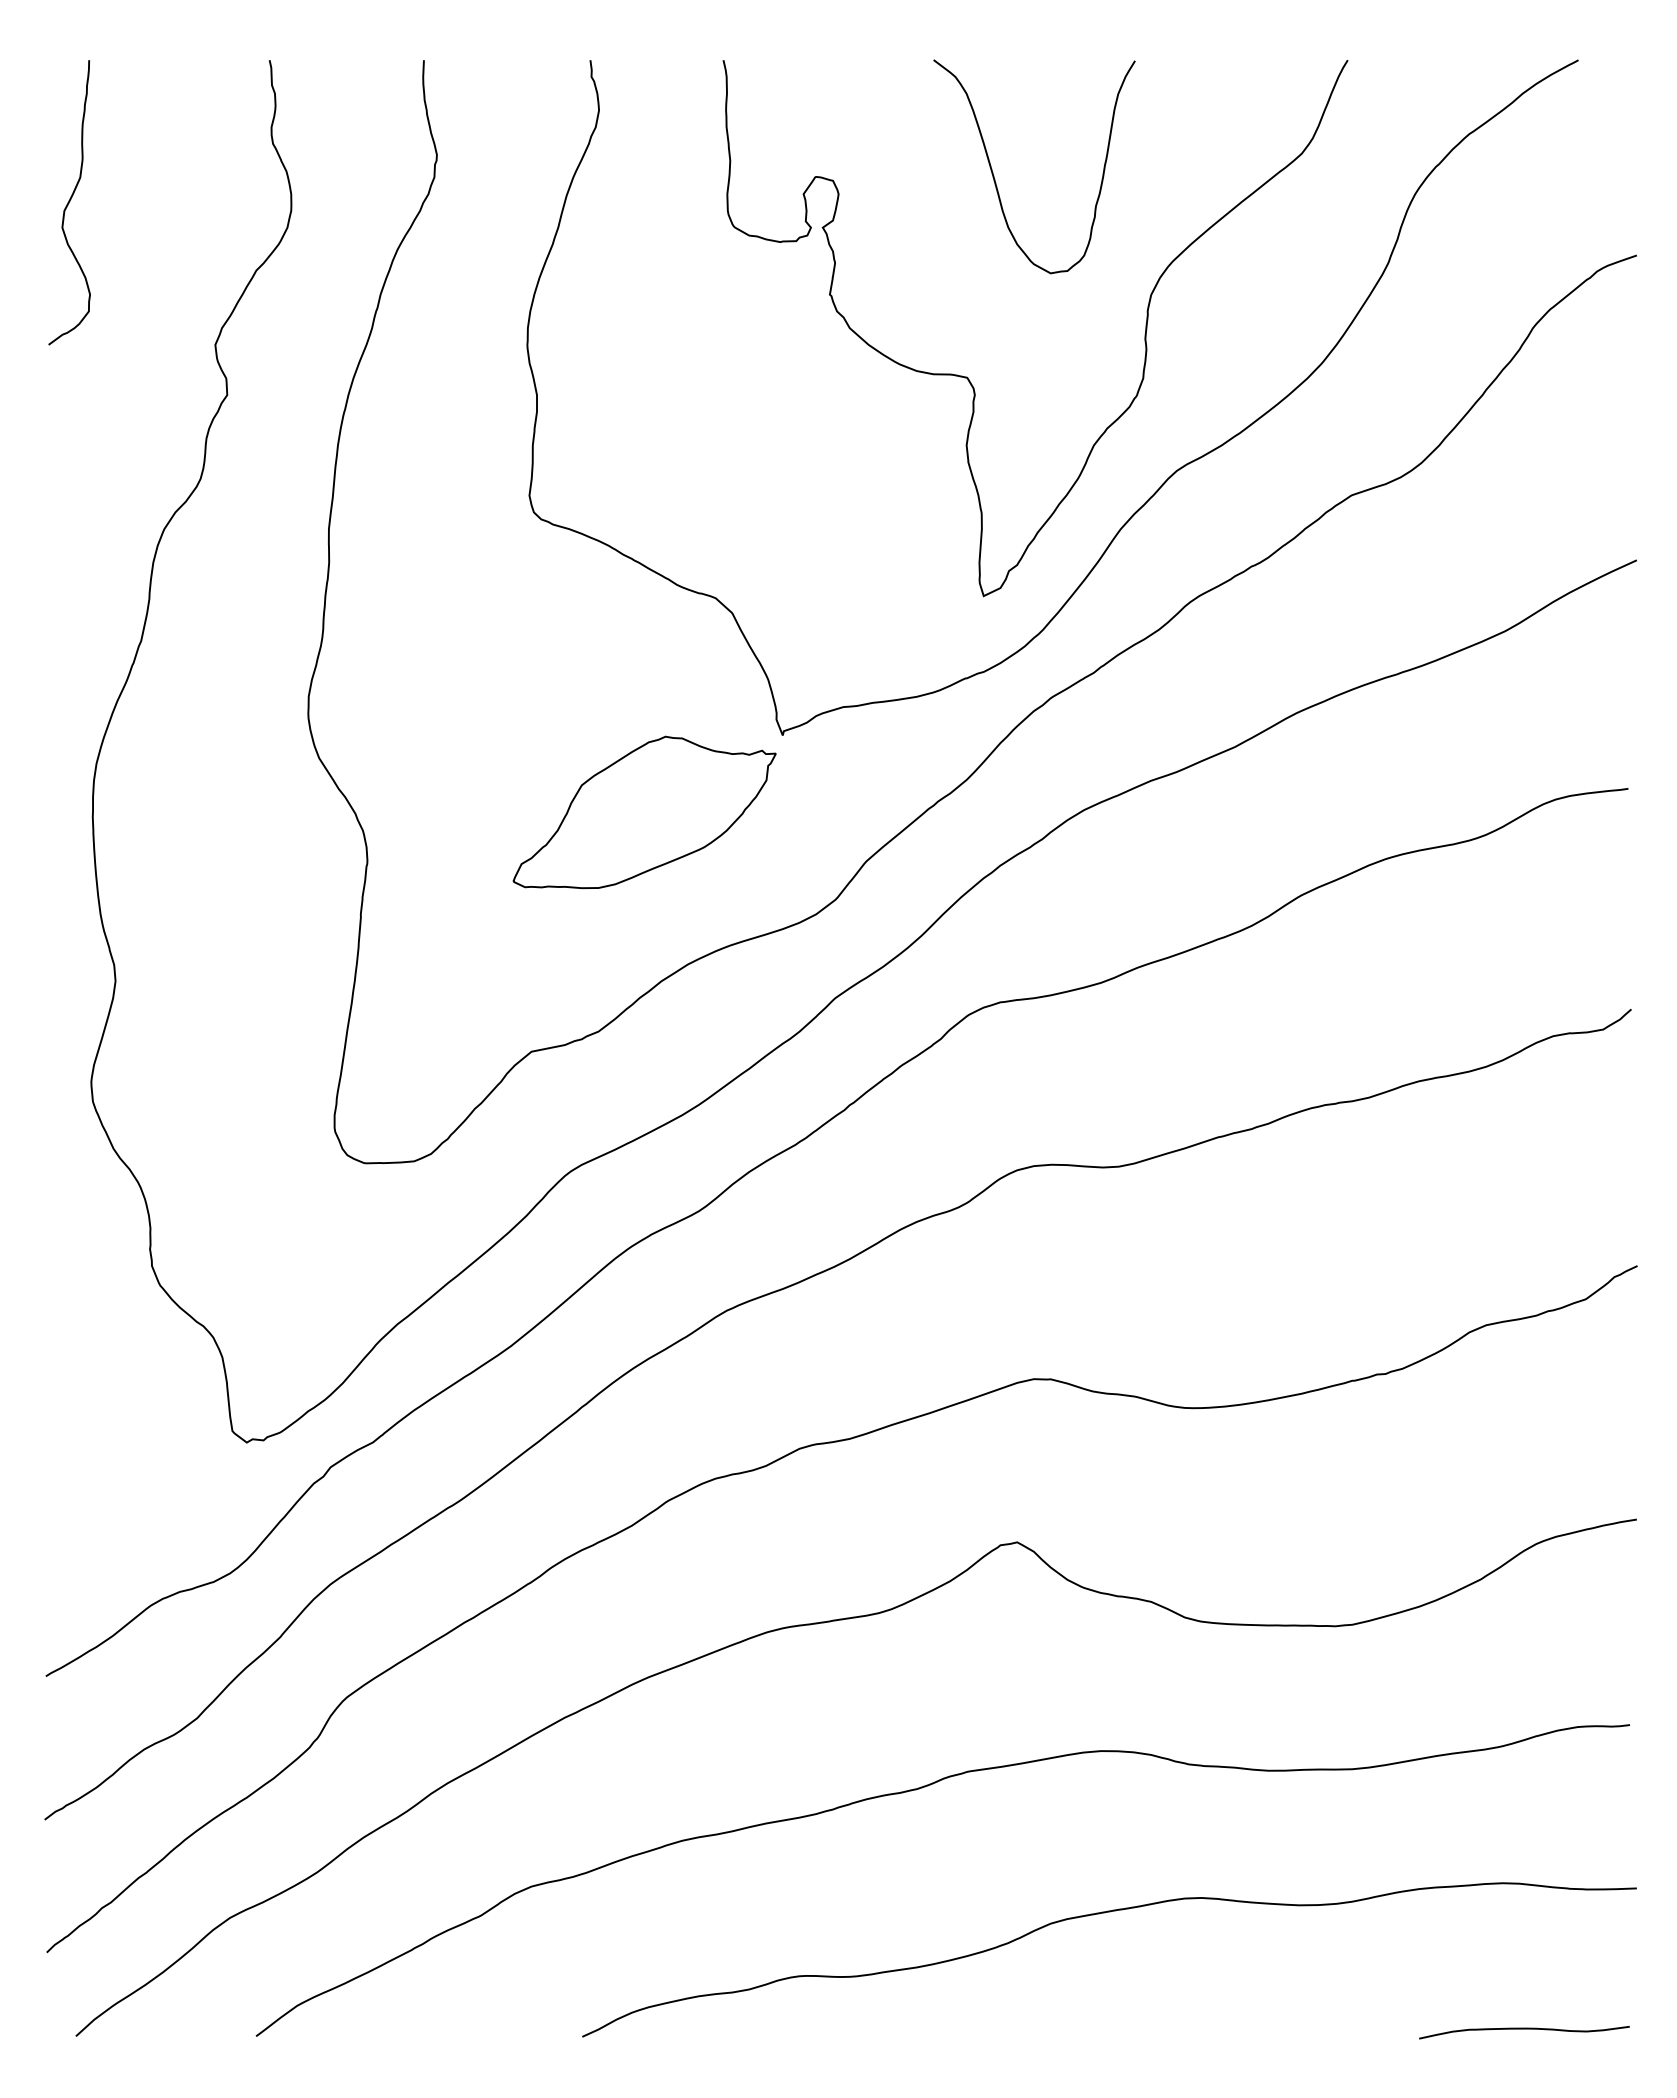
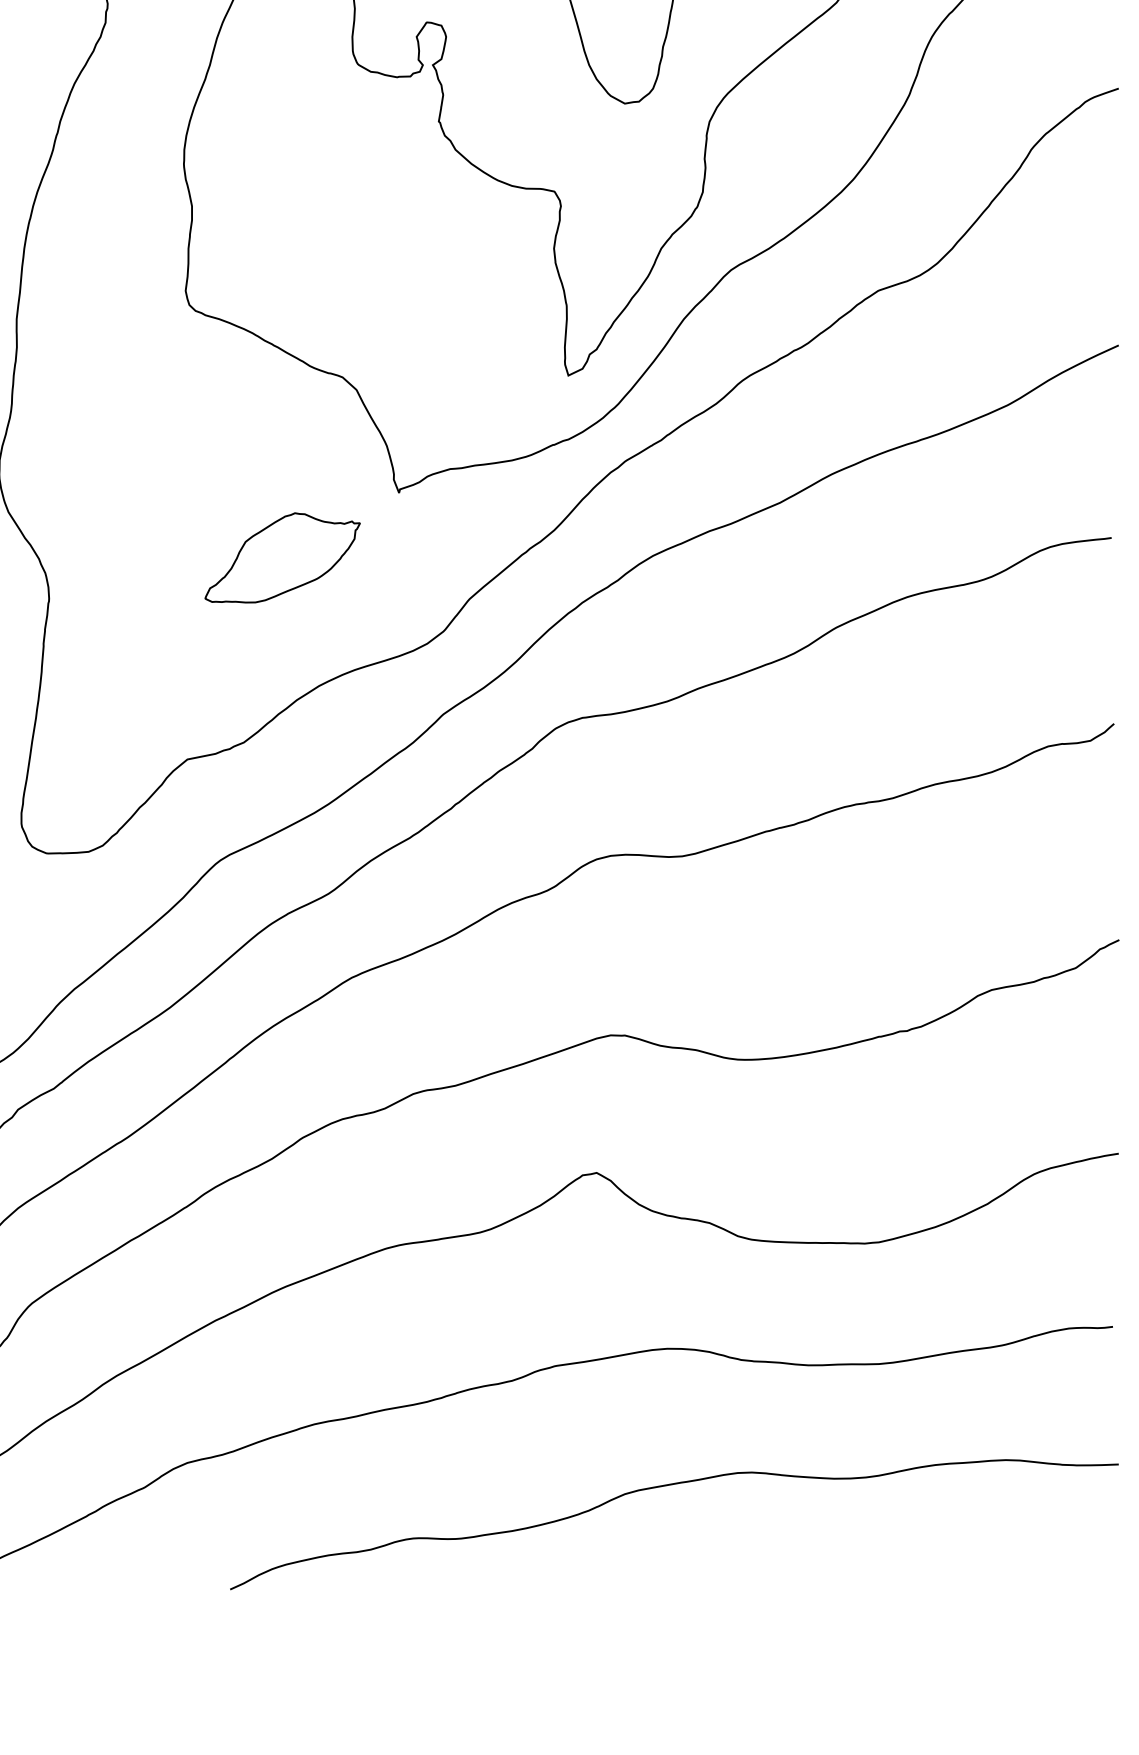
part: (644, 812) -> (282, 557), size x0.7
curve: (1524, 2029) -> (1024, 1583), removed

